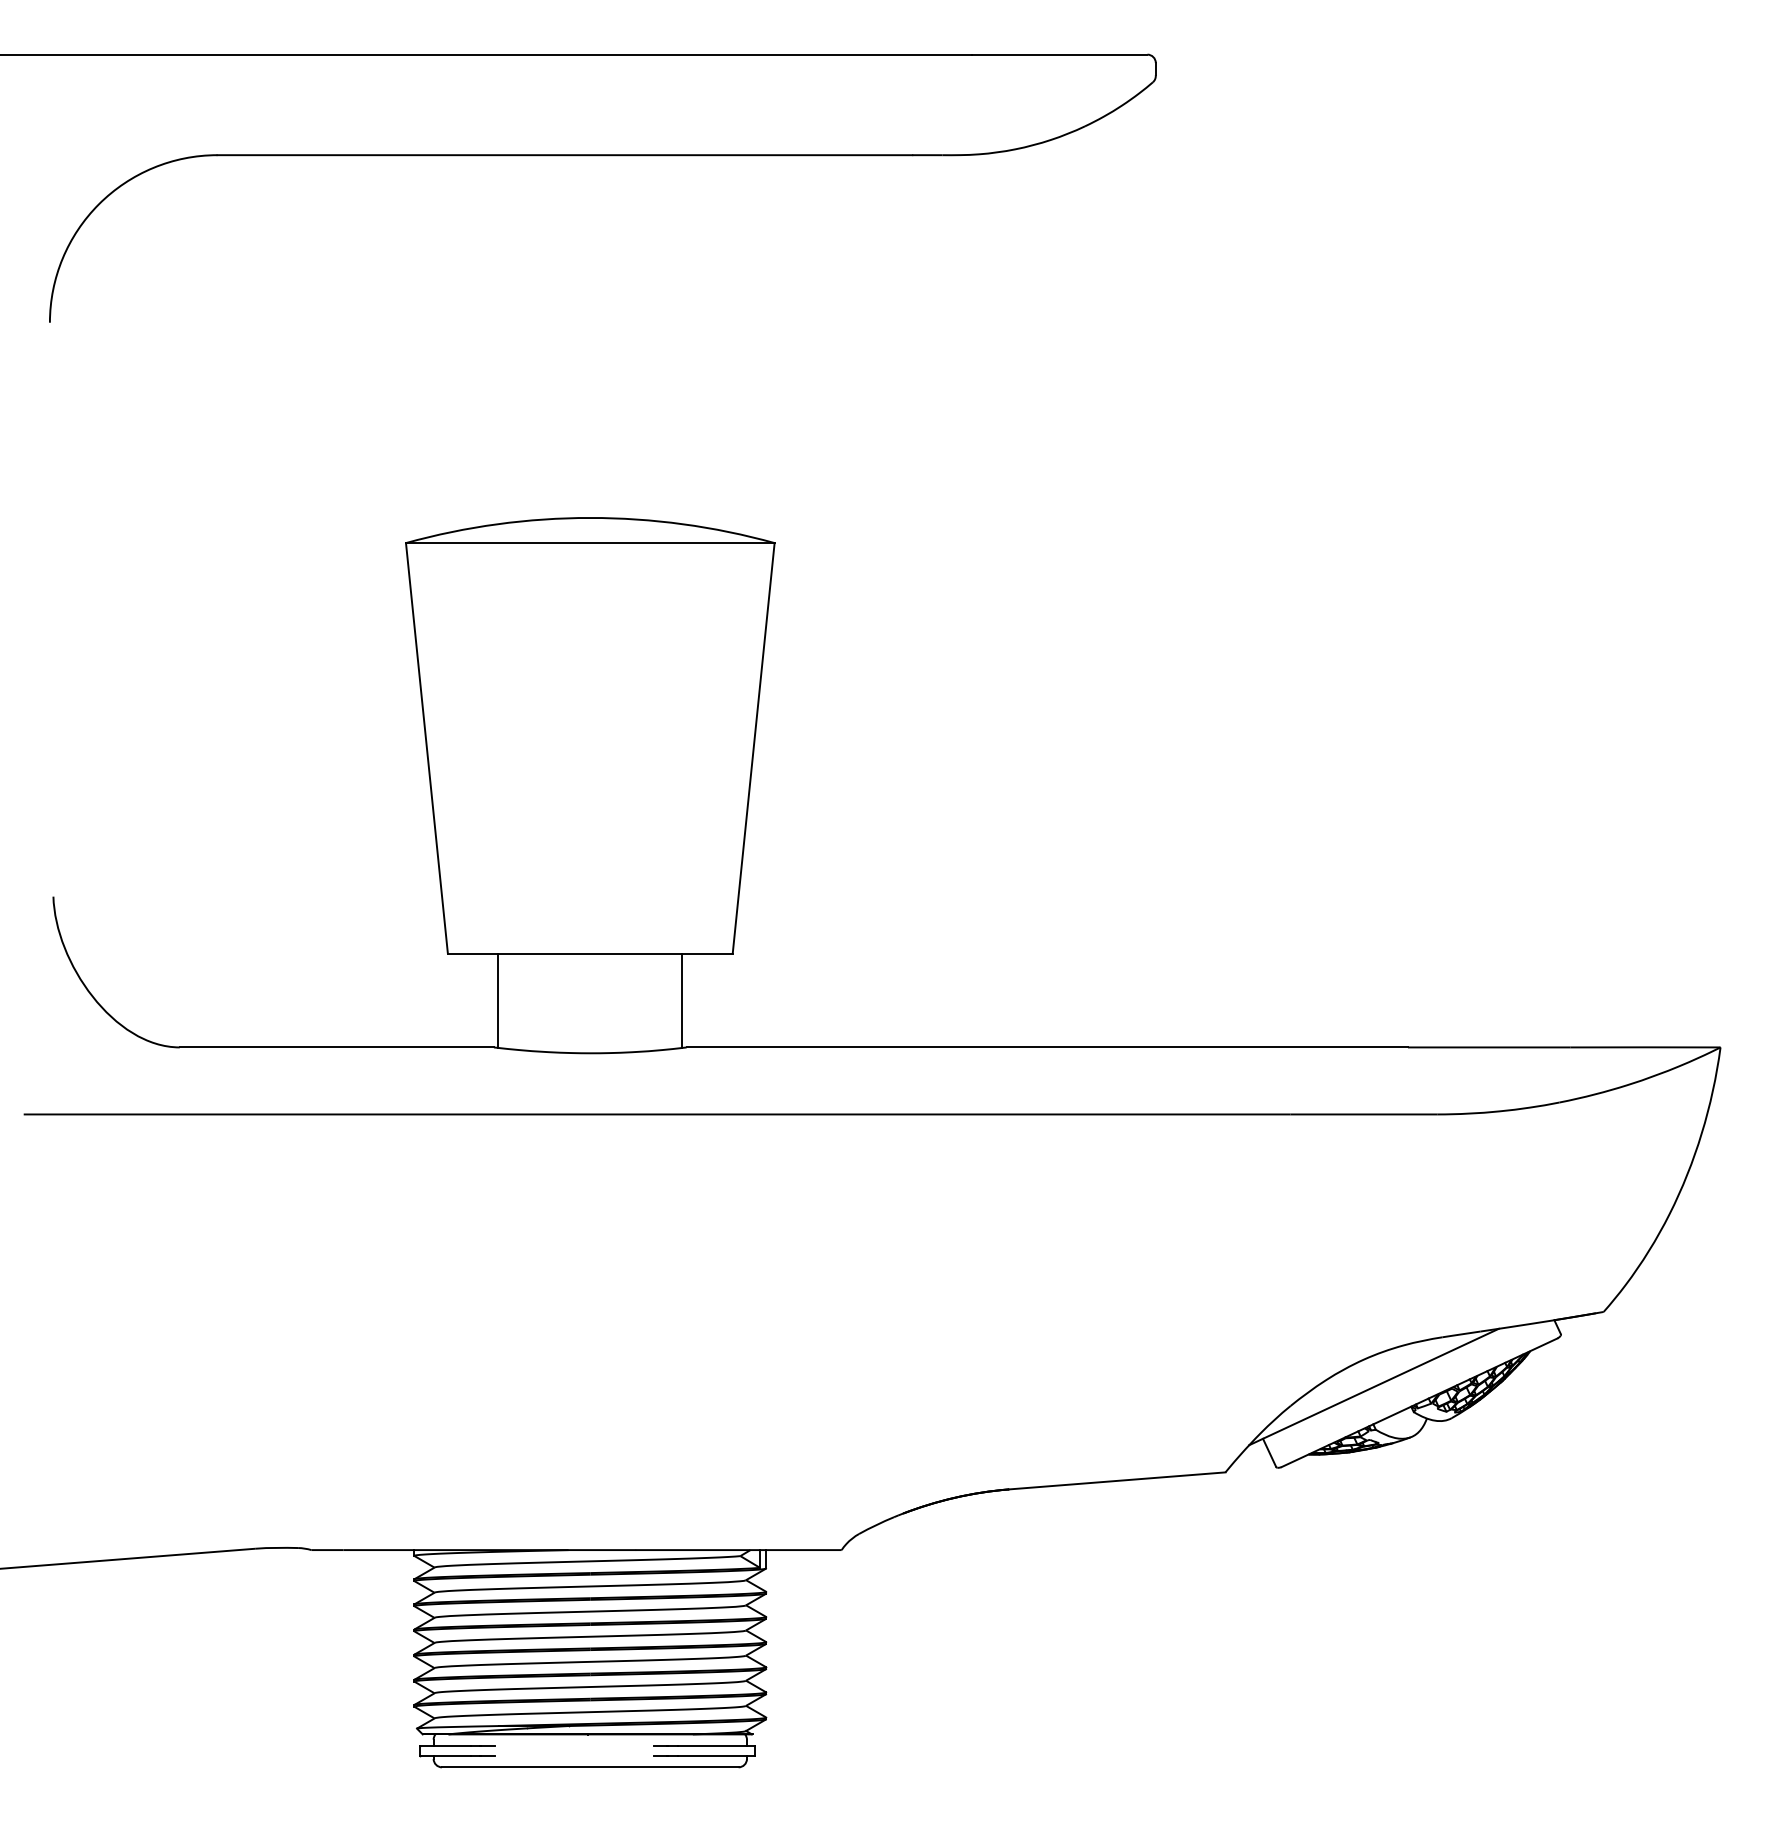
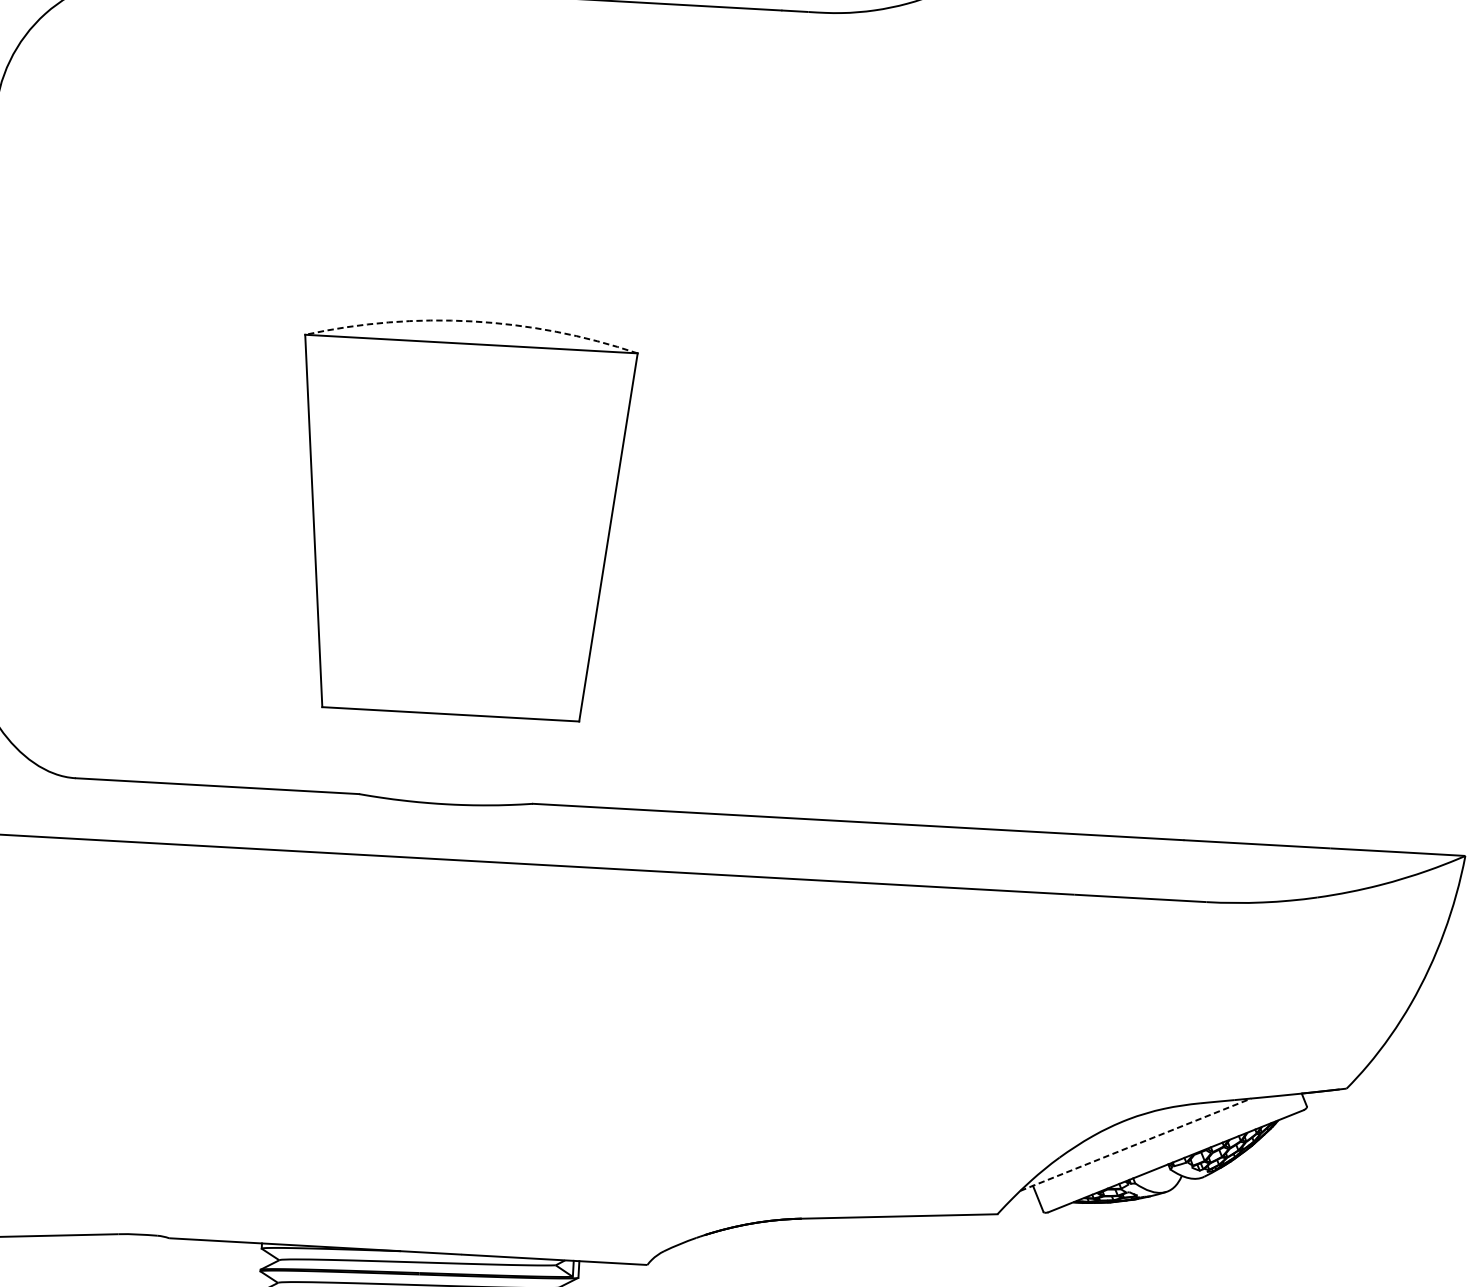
arc: (590, 517) -> (472, 321), solid -> dashed
line: (498, 1000) -> (365, 752), removed
line: (682, 1000) -> (531, 761), removed
line: (1374, 1387) -> (1136, 1145), solid -> dashed

